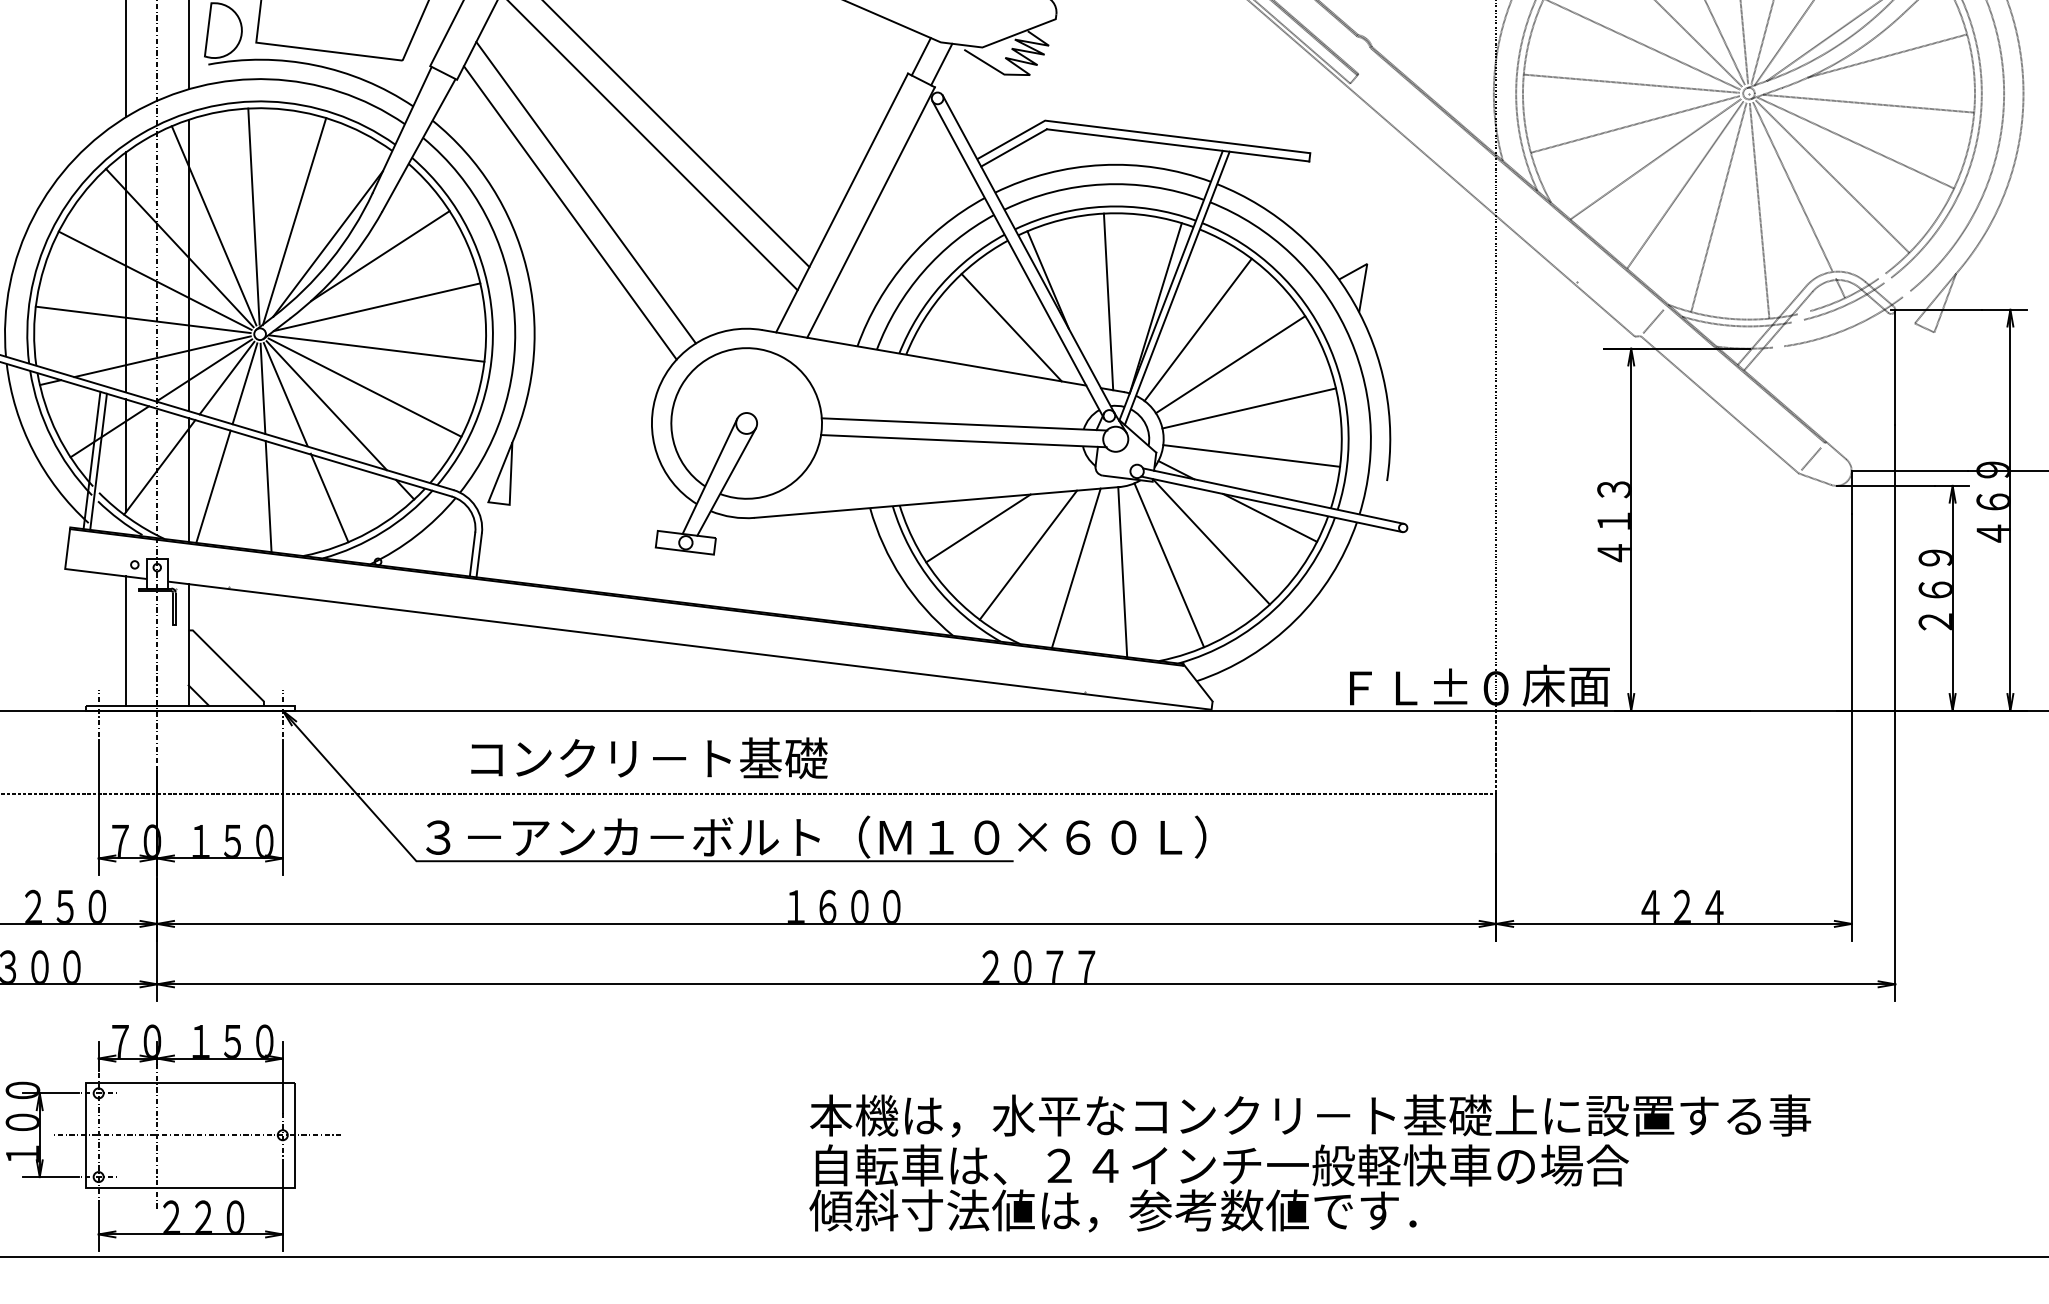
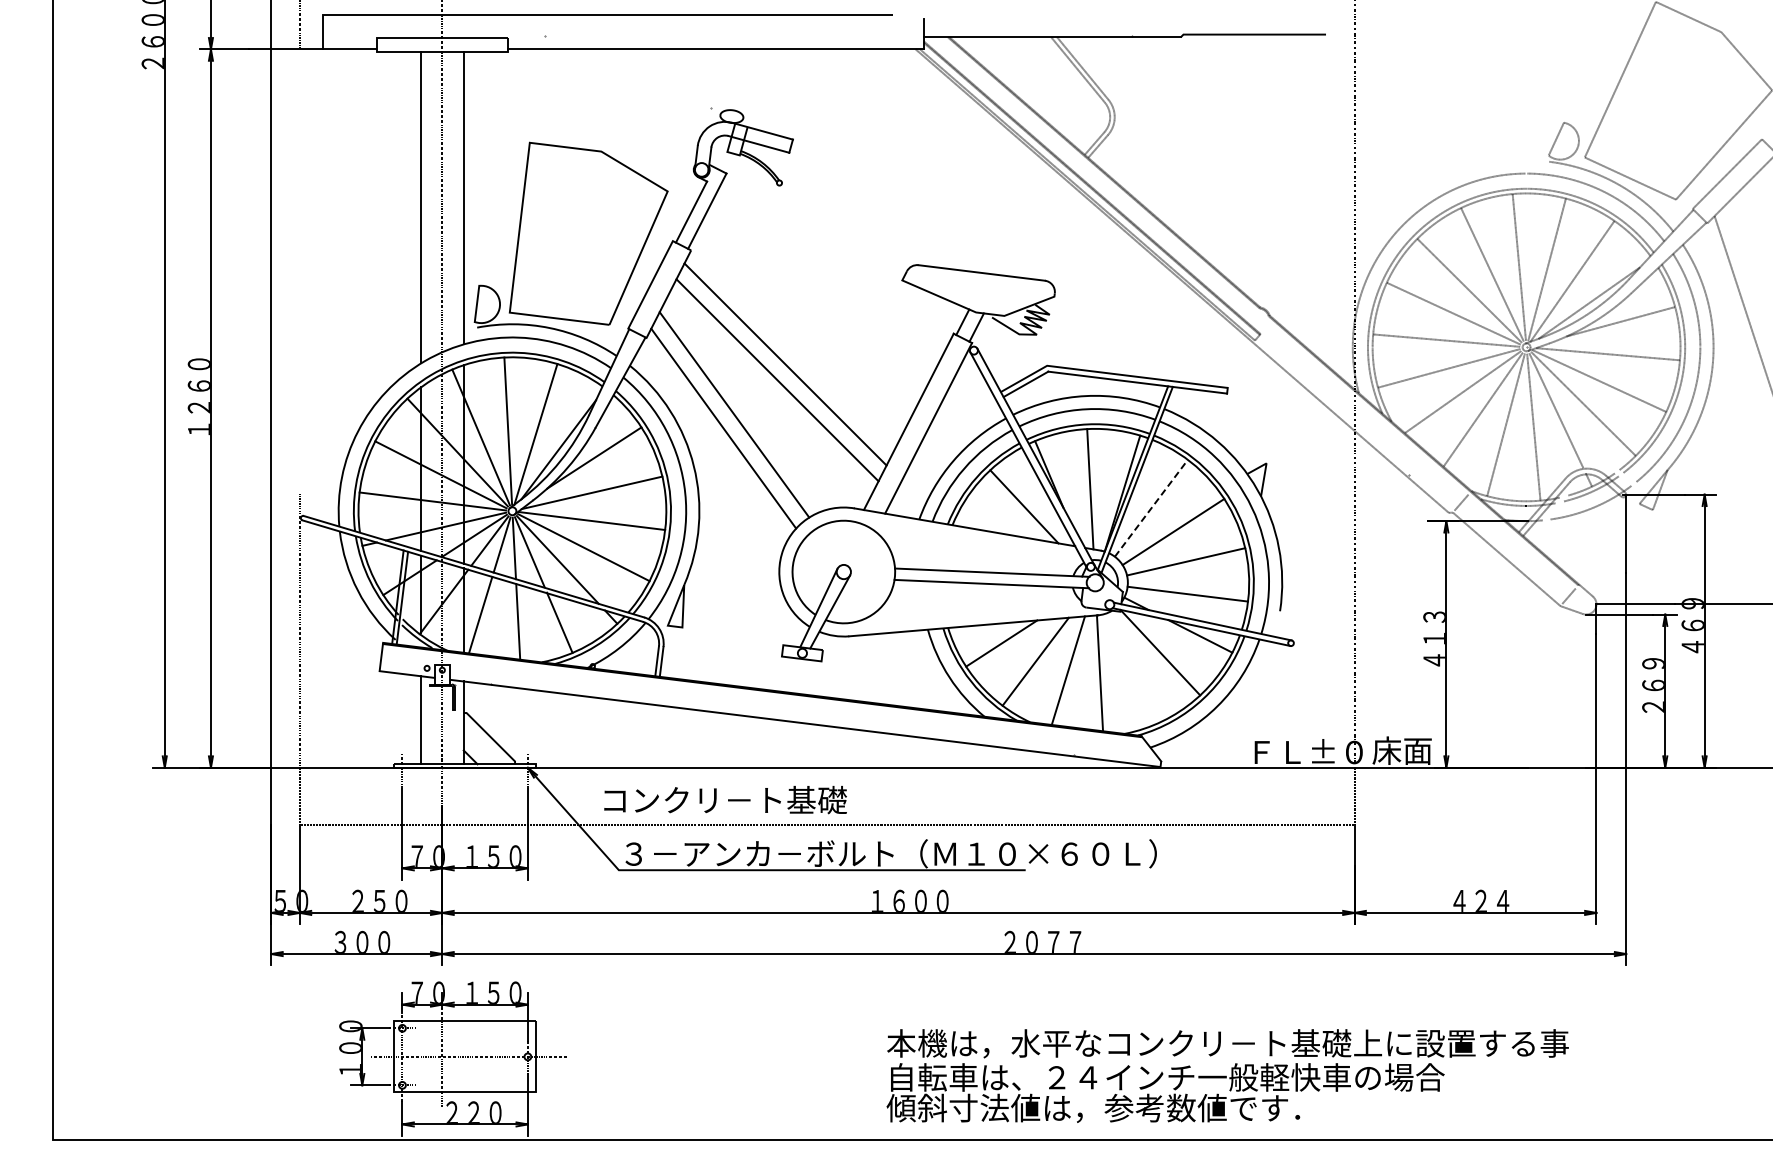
line: (1198, 330) -> (1151, 508), solid -> dashed
line: (1168, 565) -> (1131, 668), removed
text: (649, 758) -> (725, 800), moved

